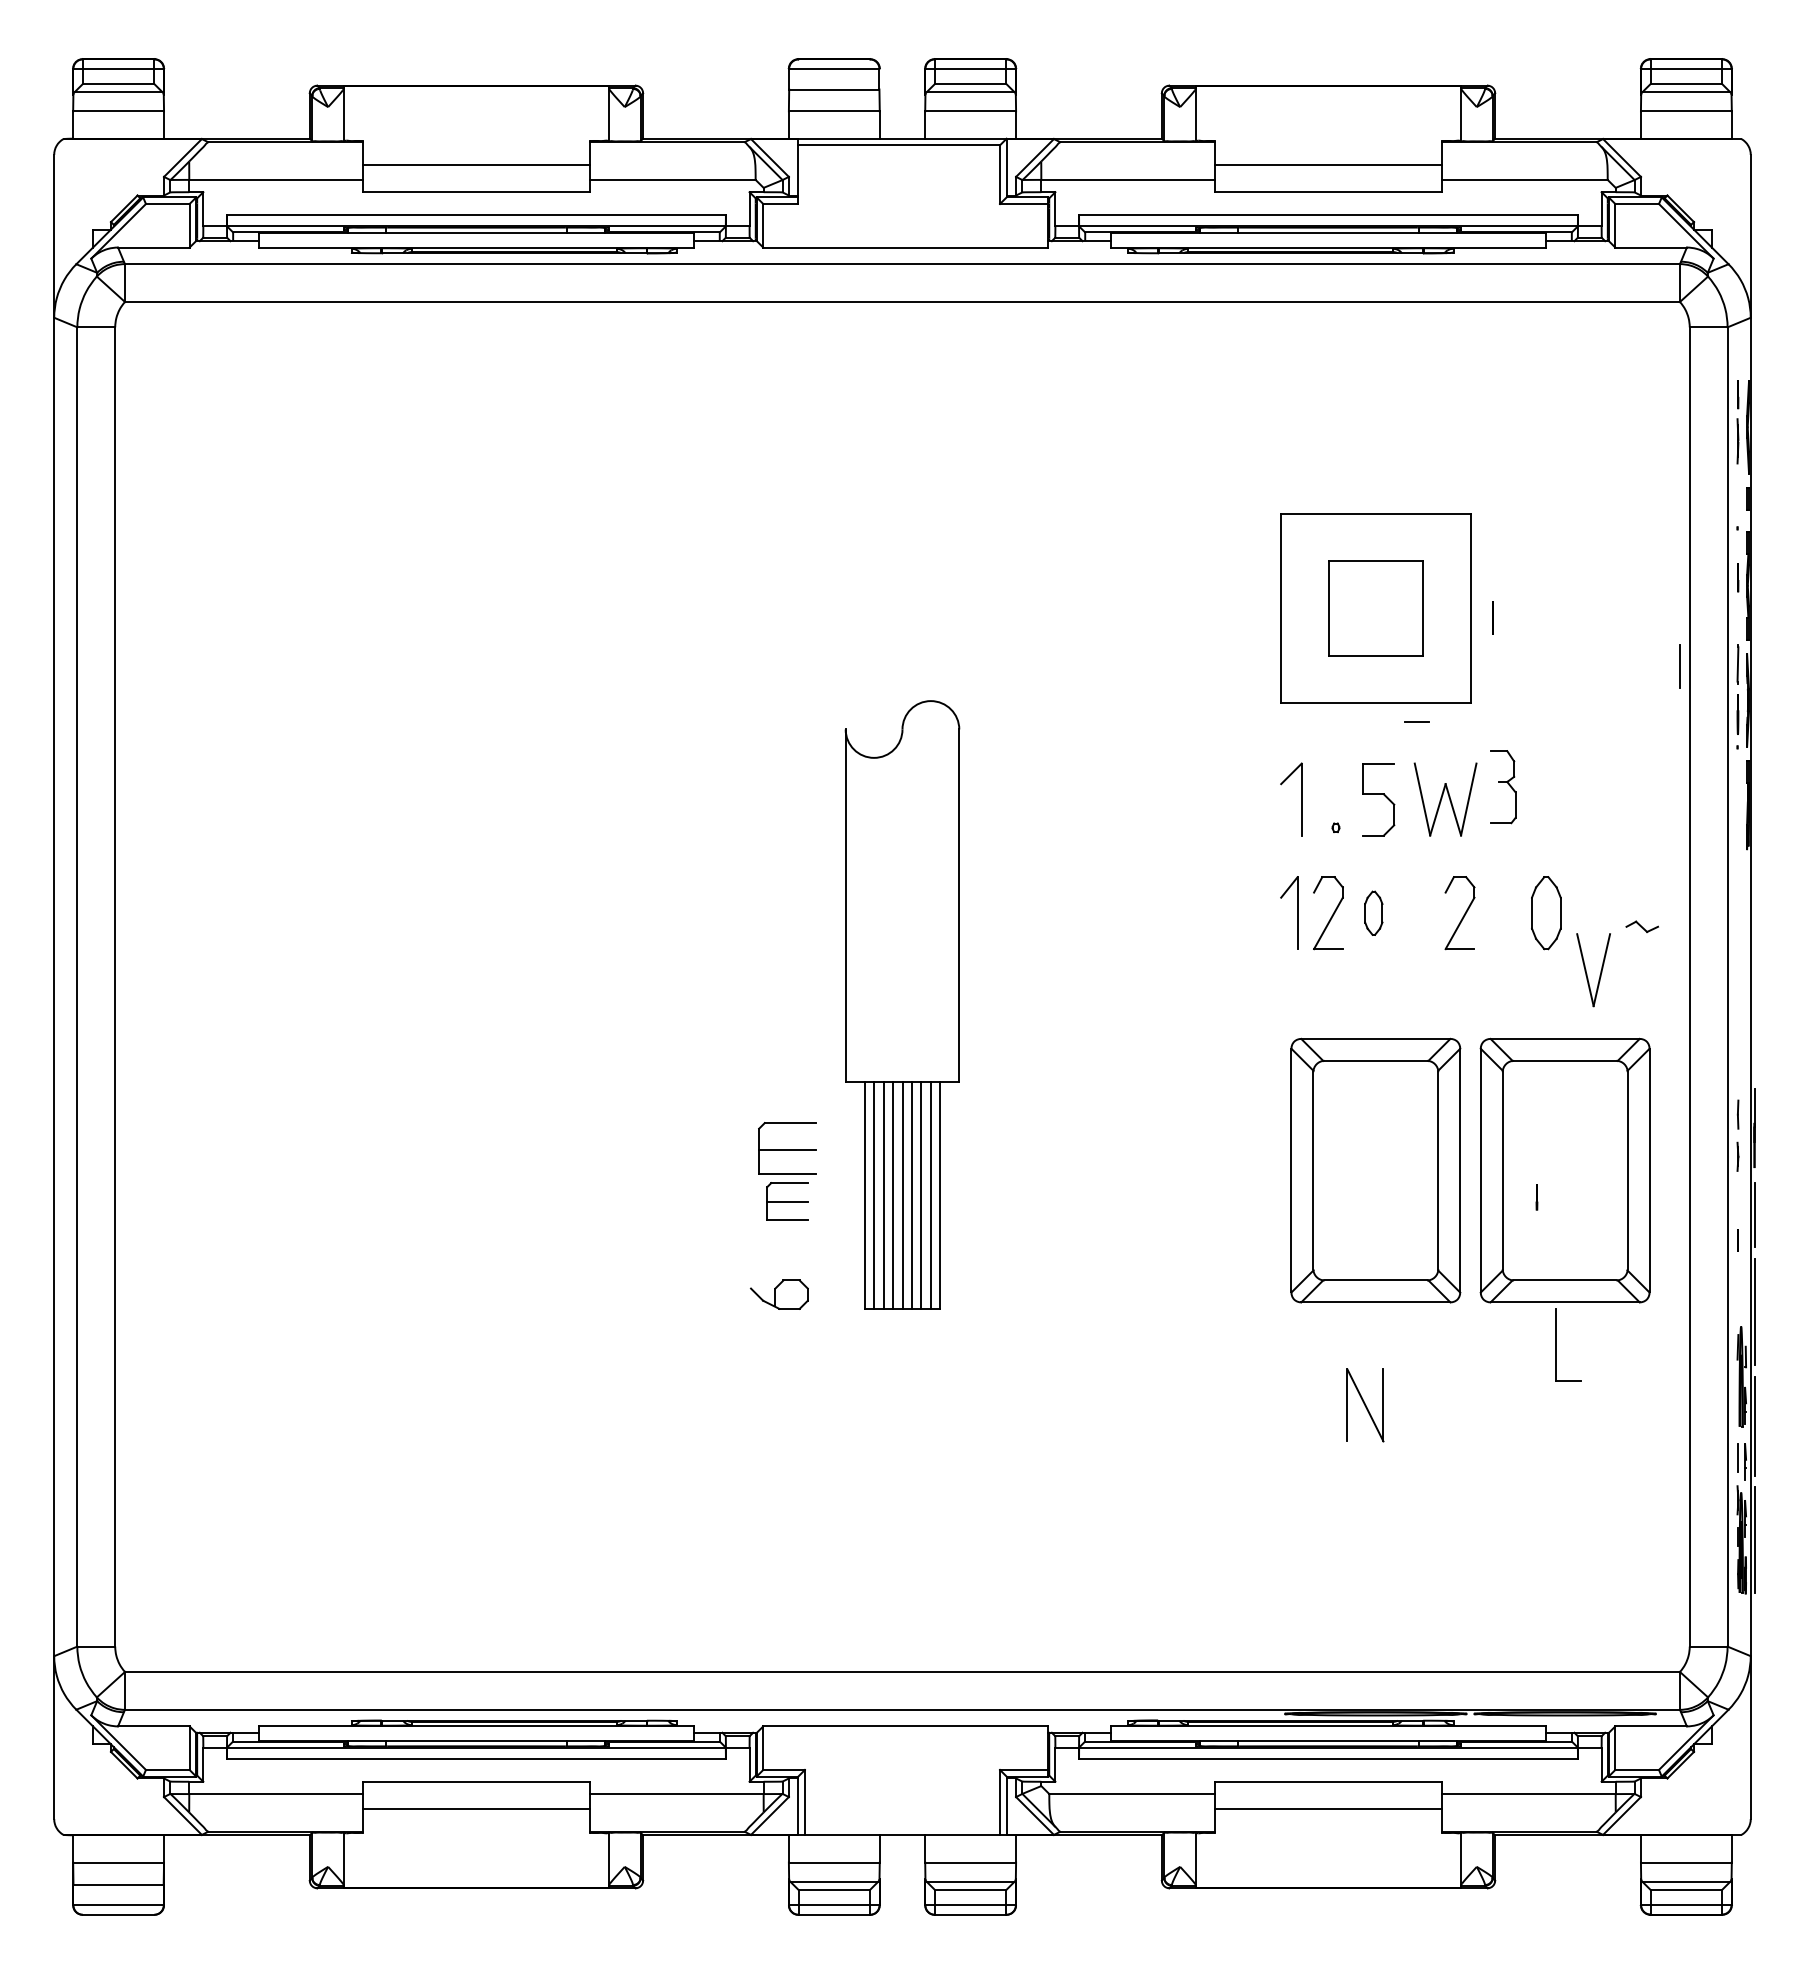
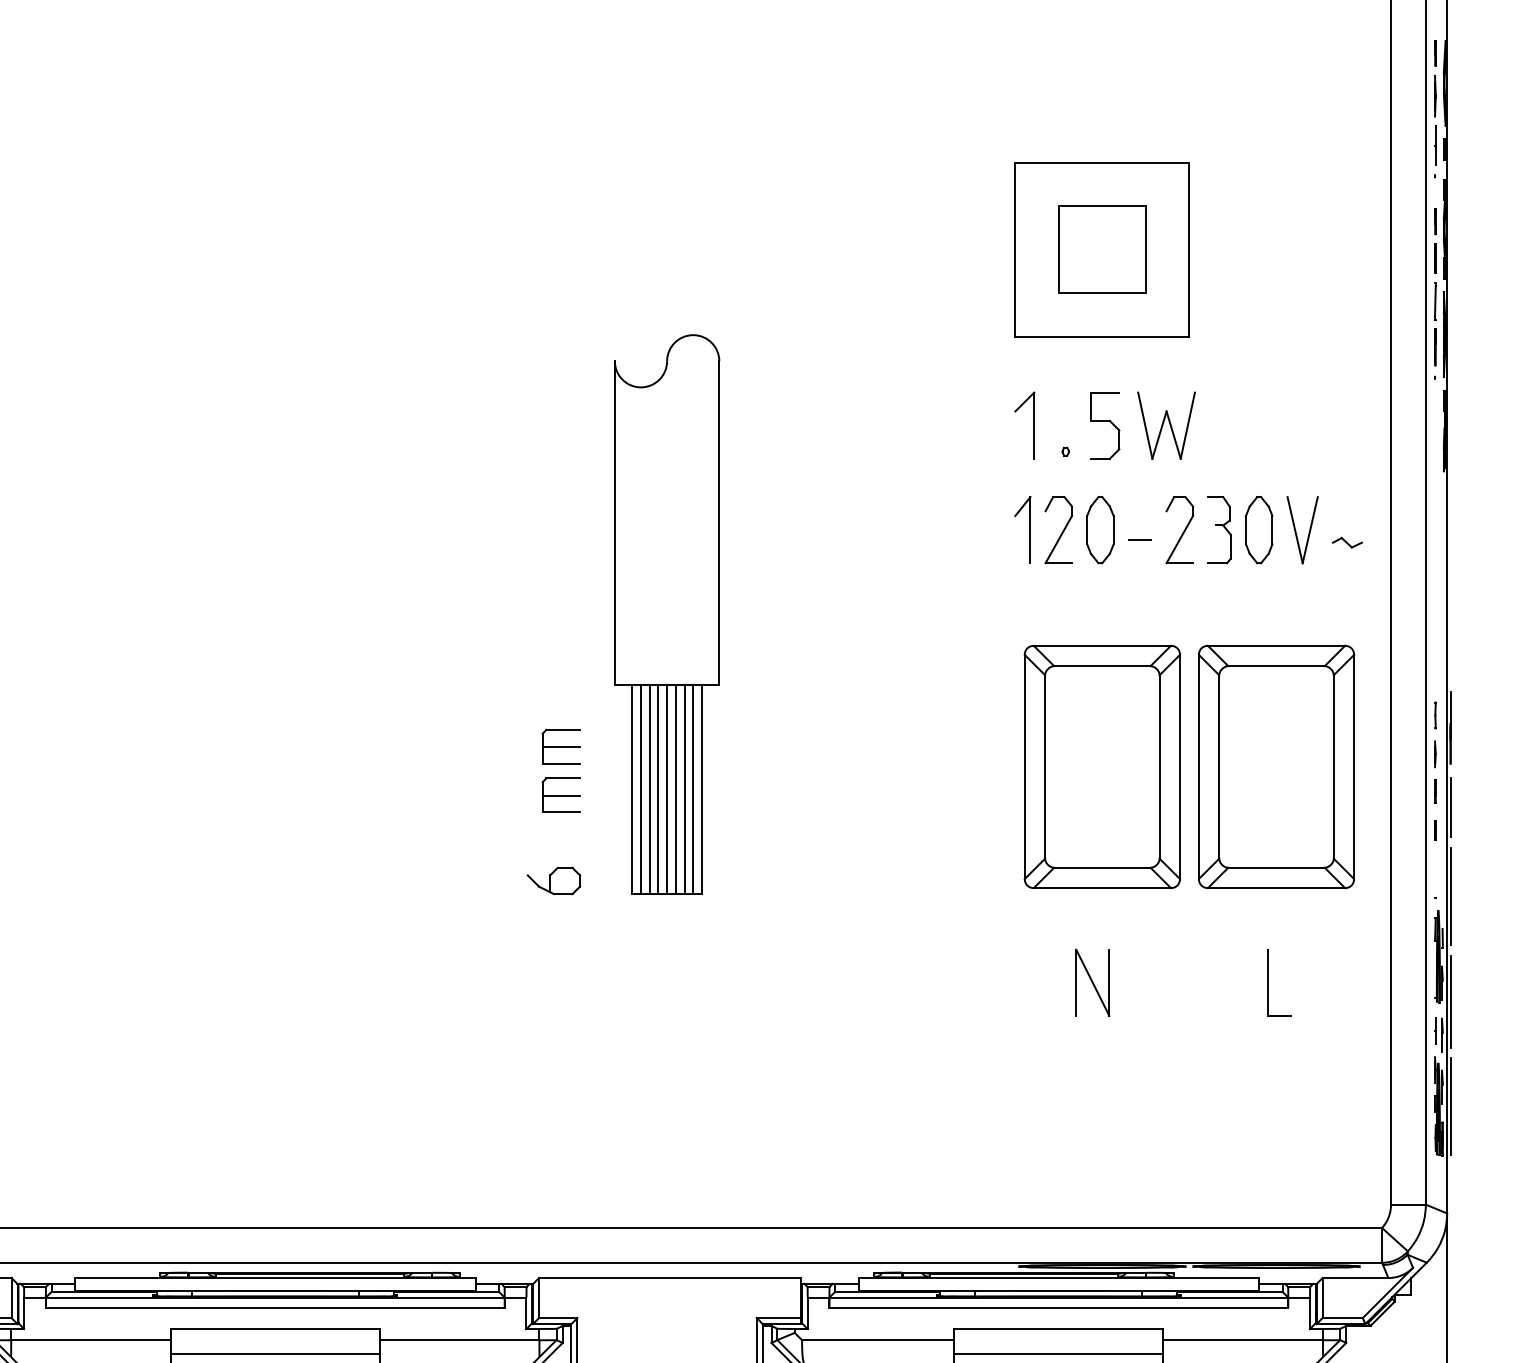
line: (1492, 617) -> (1434, 258), moved
line: (1679, 666) -> (1434, 146), moved
line: (1416, 721) -> (1139, 538), moved
part: (1503, 787) -> (1219, 530), moved
part: (1373, 913) -> (1100, 530), size x1.67
part: (1587, 973) -> (1297, 533), moved
part: (787, 1148) -> (561, 746), size x0.71
line: (1536, 1197) -> (1434, 791), moved
part: (1556, 1344) -> (1268, 982), moved

